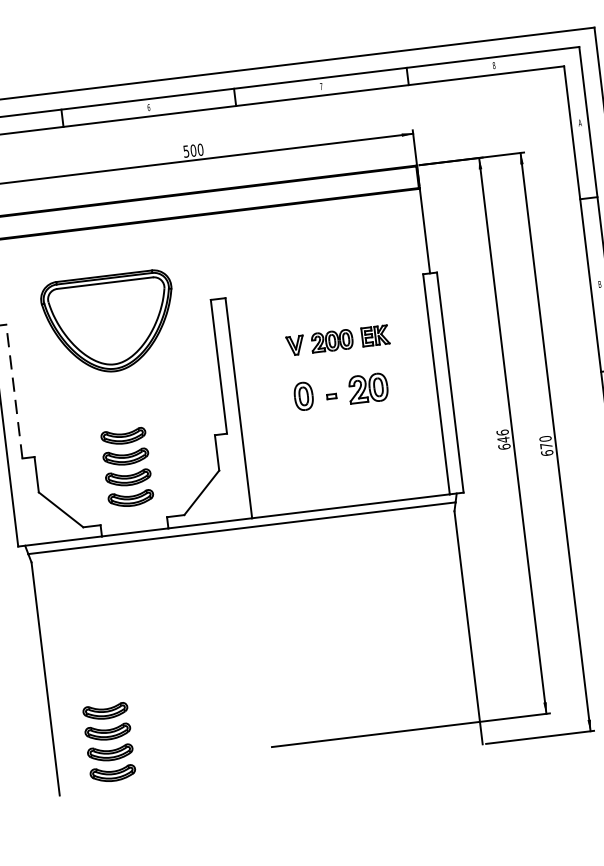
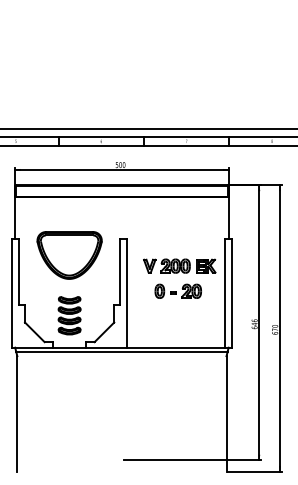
part: (109, 323) -> (69, 255), moved
part: (337, 339) -> (179, 265), size x1.43
line: (15, 390) -> (19, 271), dashed -> solid
part: (109, 742) -> (44, 448), removed

